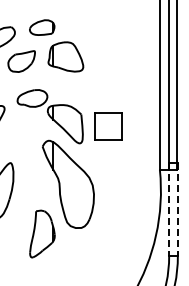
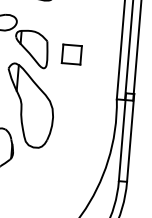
part: (108, 126) -> (71, 54), size x0.71
line: (169, 209) -> (122, 137), dashed -> solid
line: (177, 209) -> (130, 137), dashed -> solid

